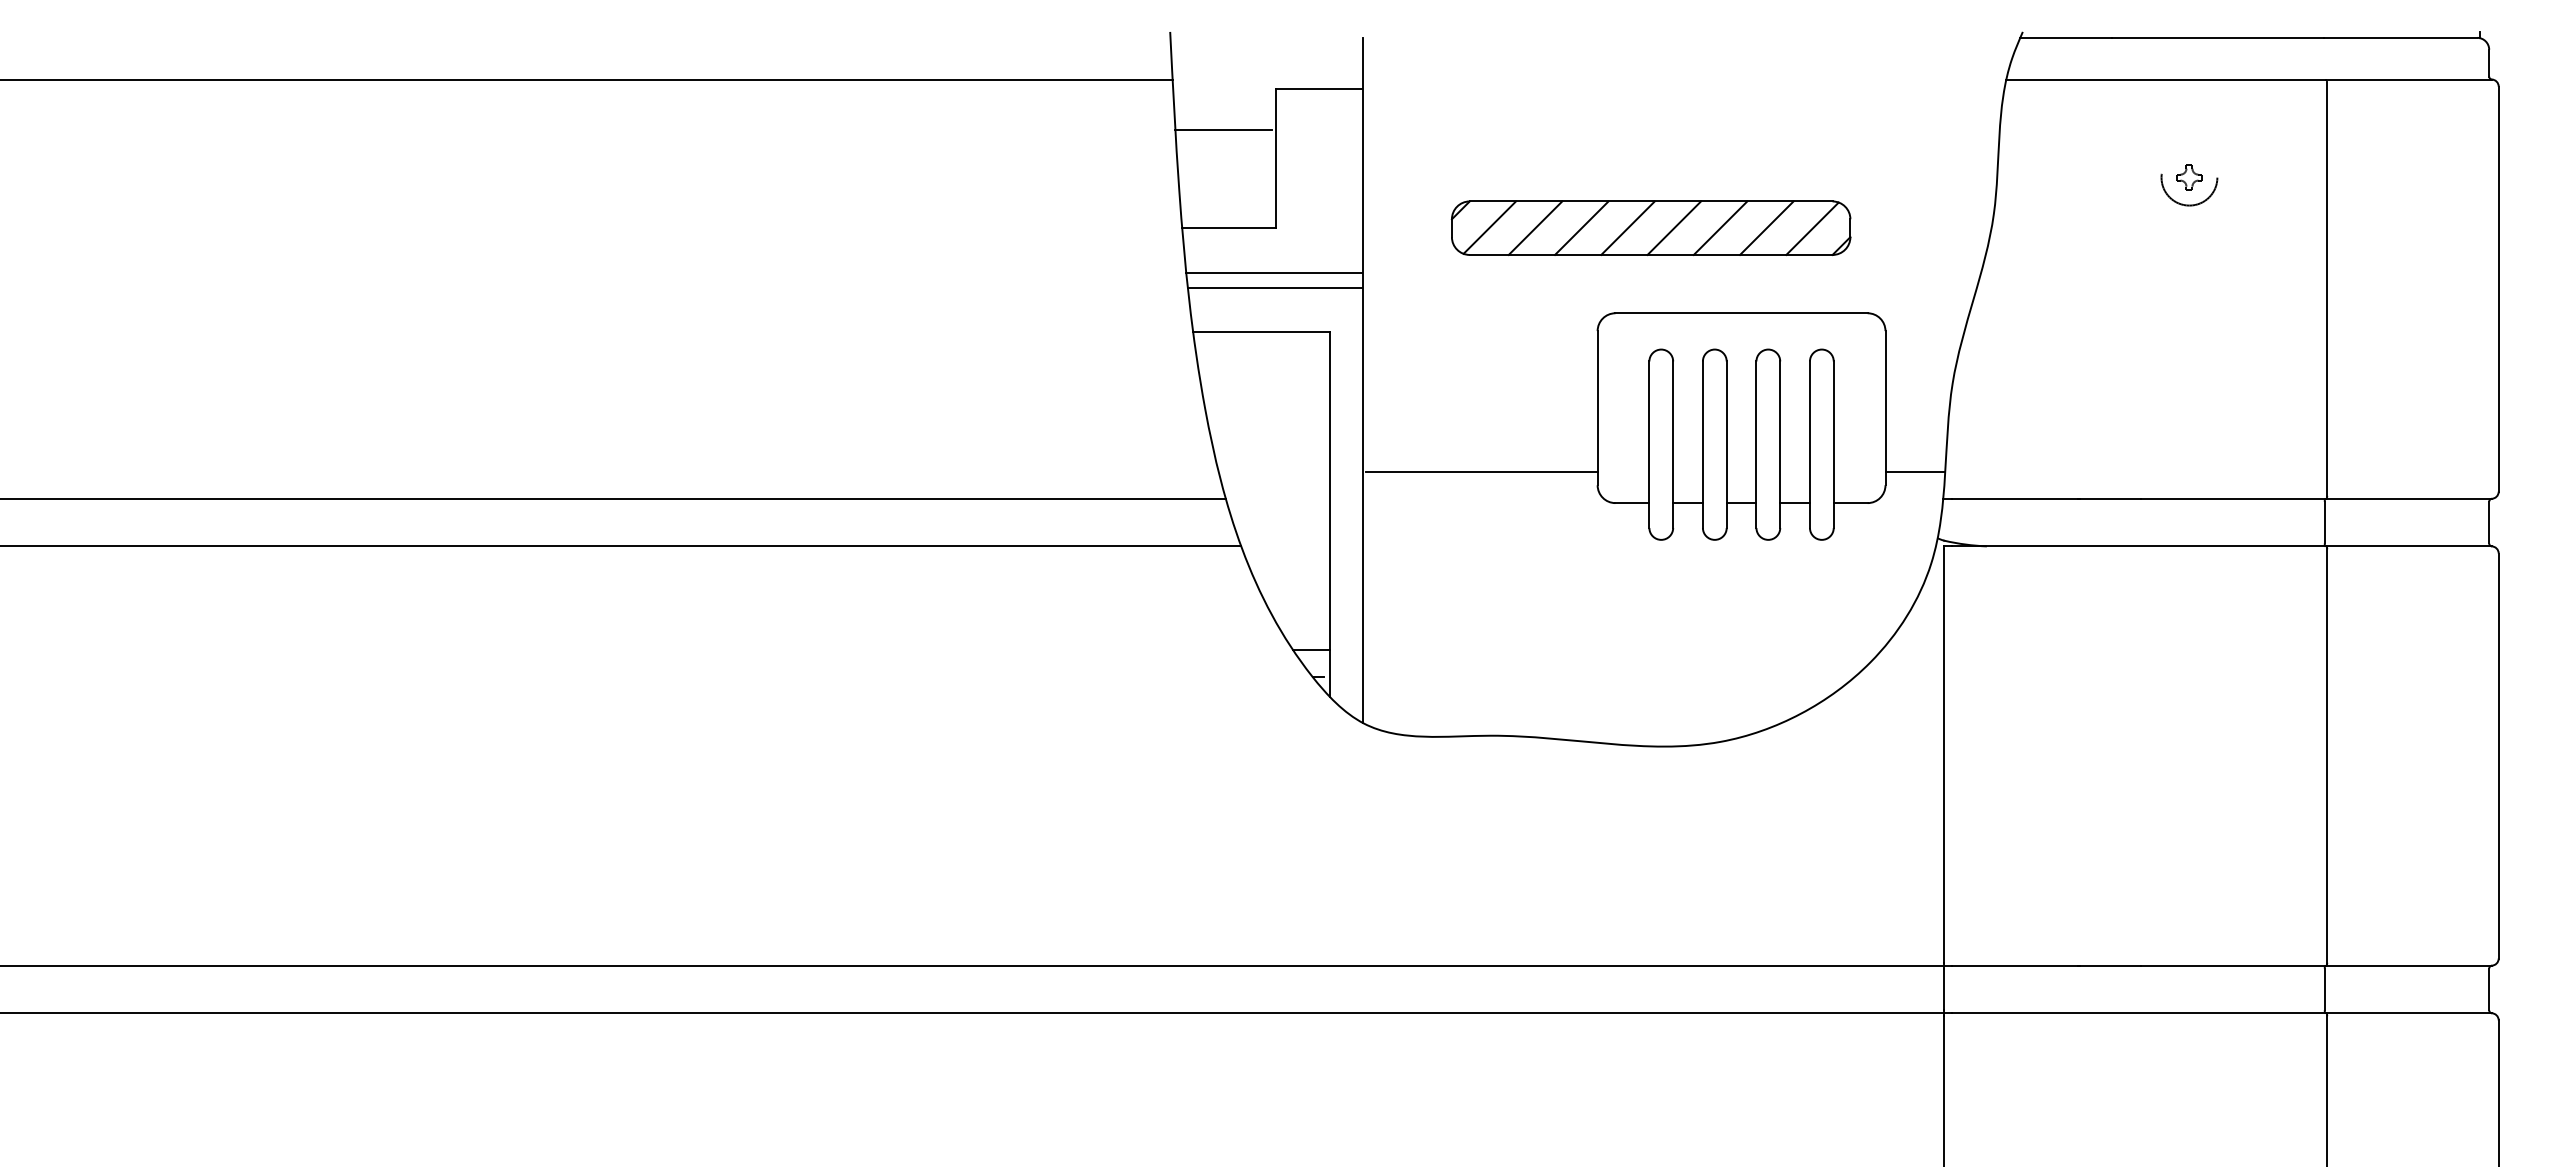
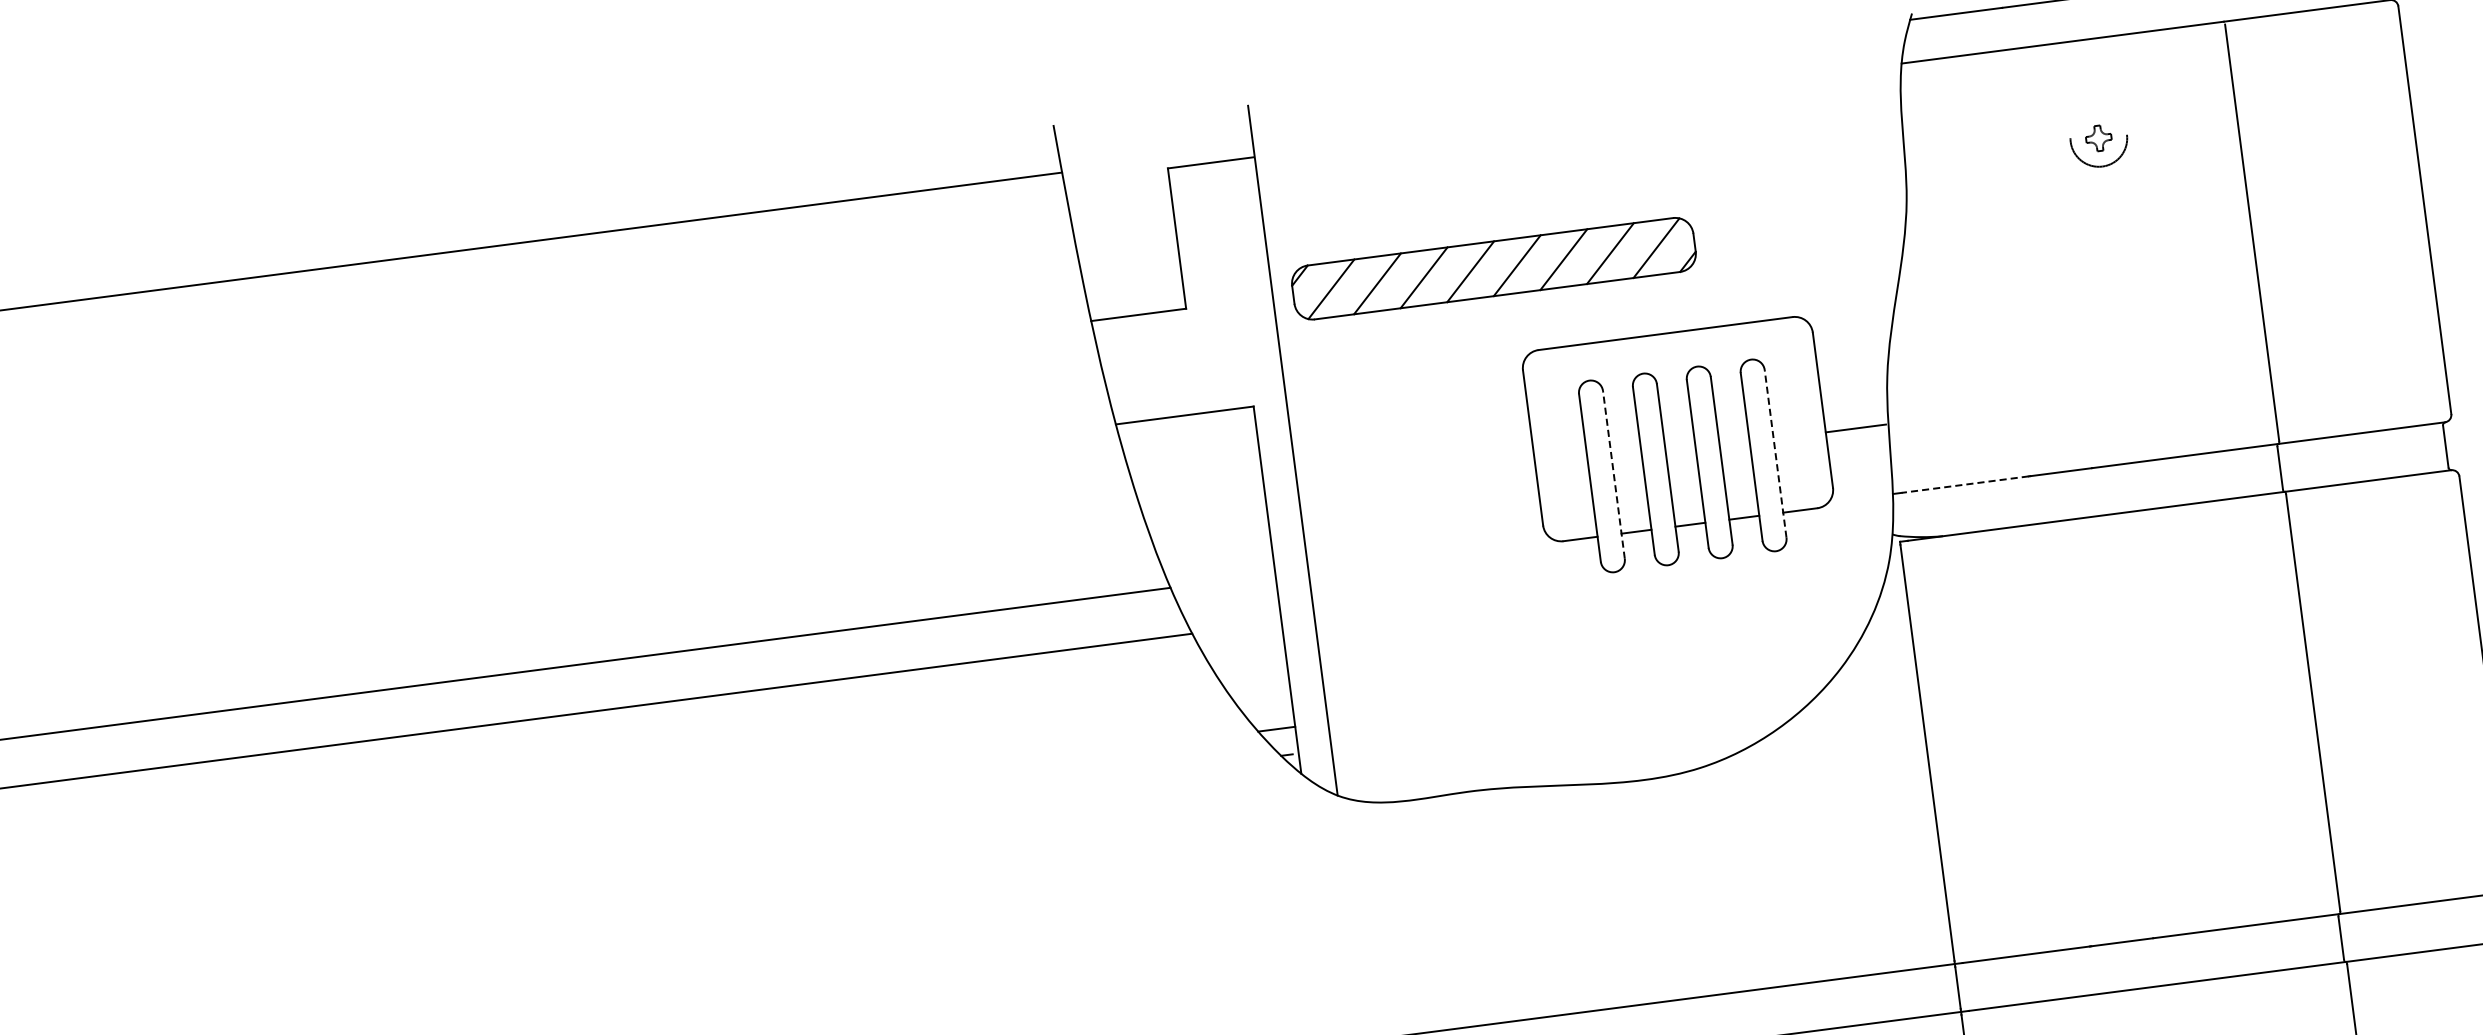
line: (1223, 129) -> (1119, 216), removed
part: (1650, 227) -> (1493, 268), moved
line: (1273, 272) -> (1188, 353), removed
line: (1274, 287) -> (1191, 368), removed
line: (1673, 444) -> (1614, 474), solid -> dashed
line: (1833, 444) -> (1775, 453), solid -> dashed
line: (1481, 472) -> (1424, 527), removed
line: (1915, 472) -> (1856, 428), moved
line: (2014, 498) -> (1964, 484), solid -> dashed

